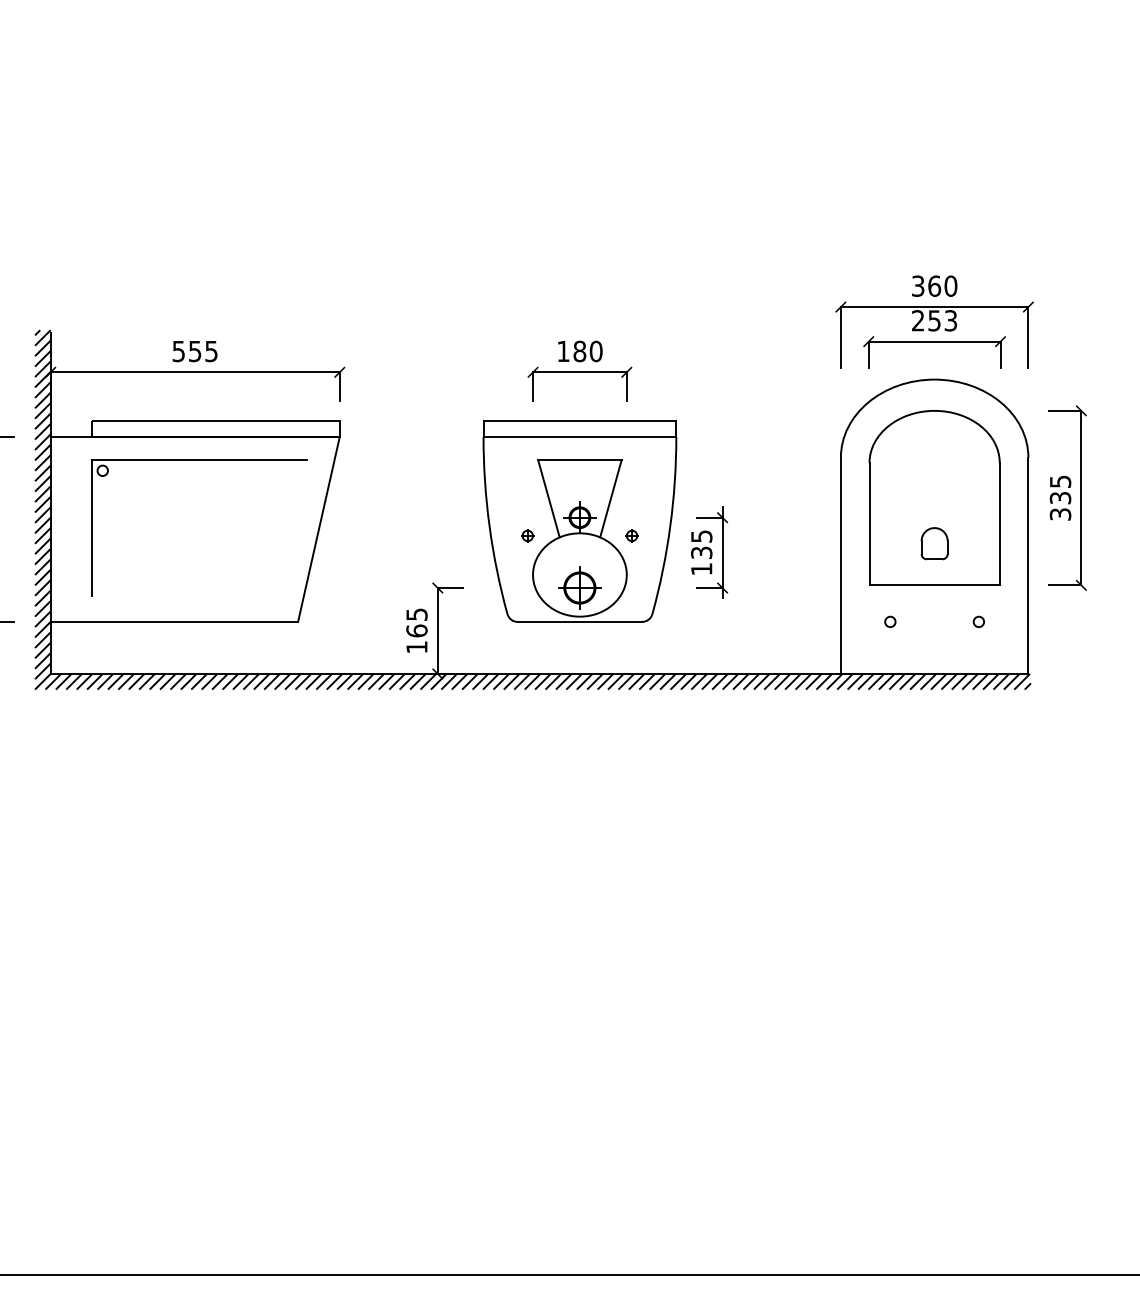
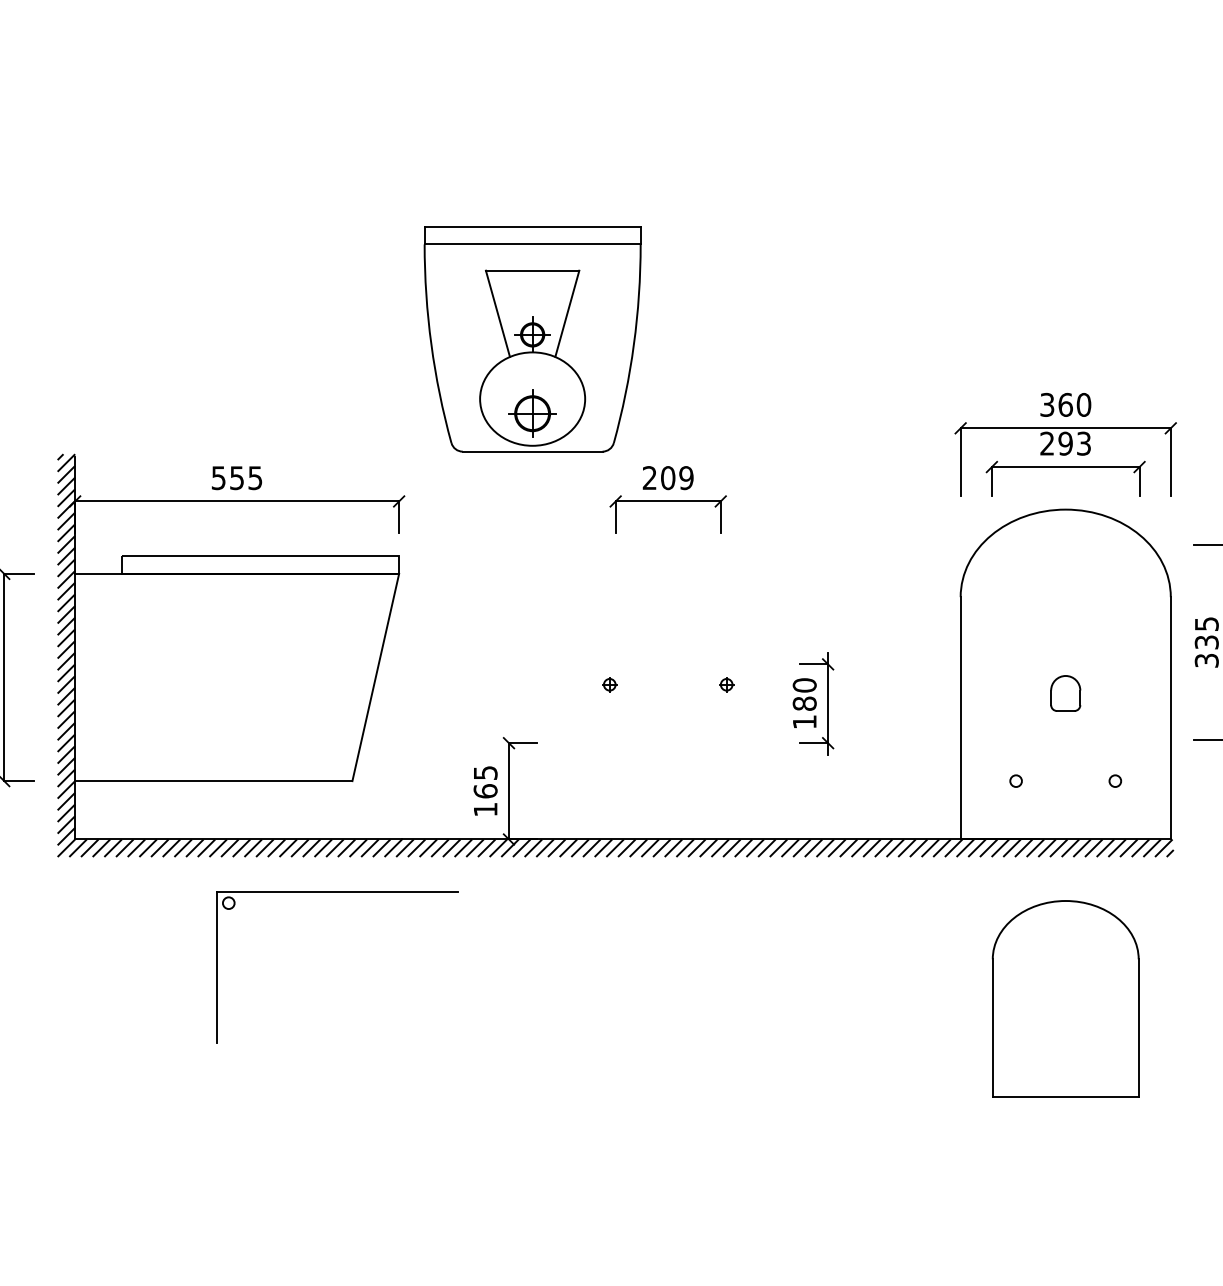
text: (934, 320) -> (1065, 443), 253 -> 293
text: (579, 351) -> (667, 478), 180 -> 209
part: (199, 460) -> (337, 891), moved
part: (934, 497) -> (1065, 998), moved
part: (579, 521) -> (532, 339), moved
text: (701, 544) -> (804, 694), 135 -> 180

